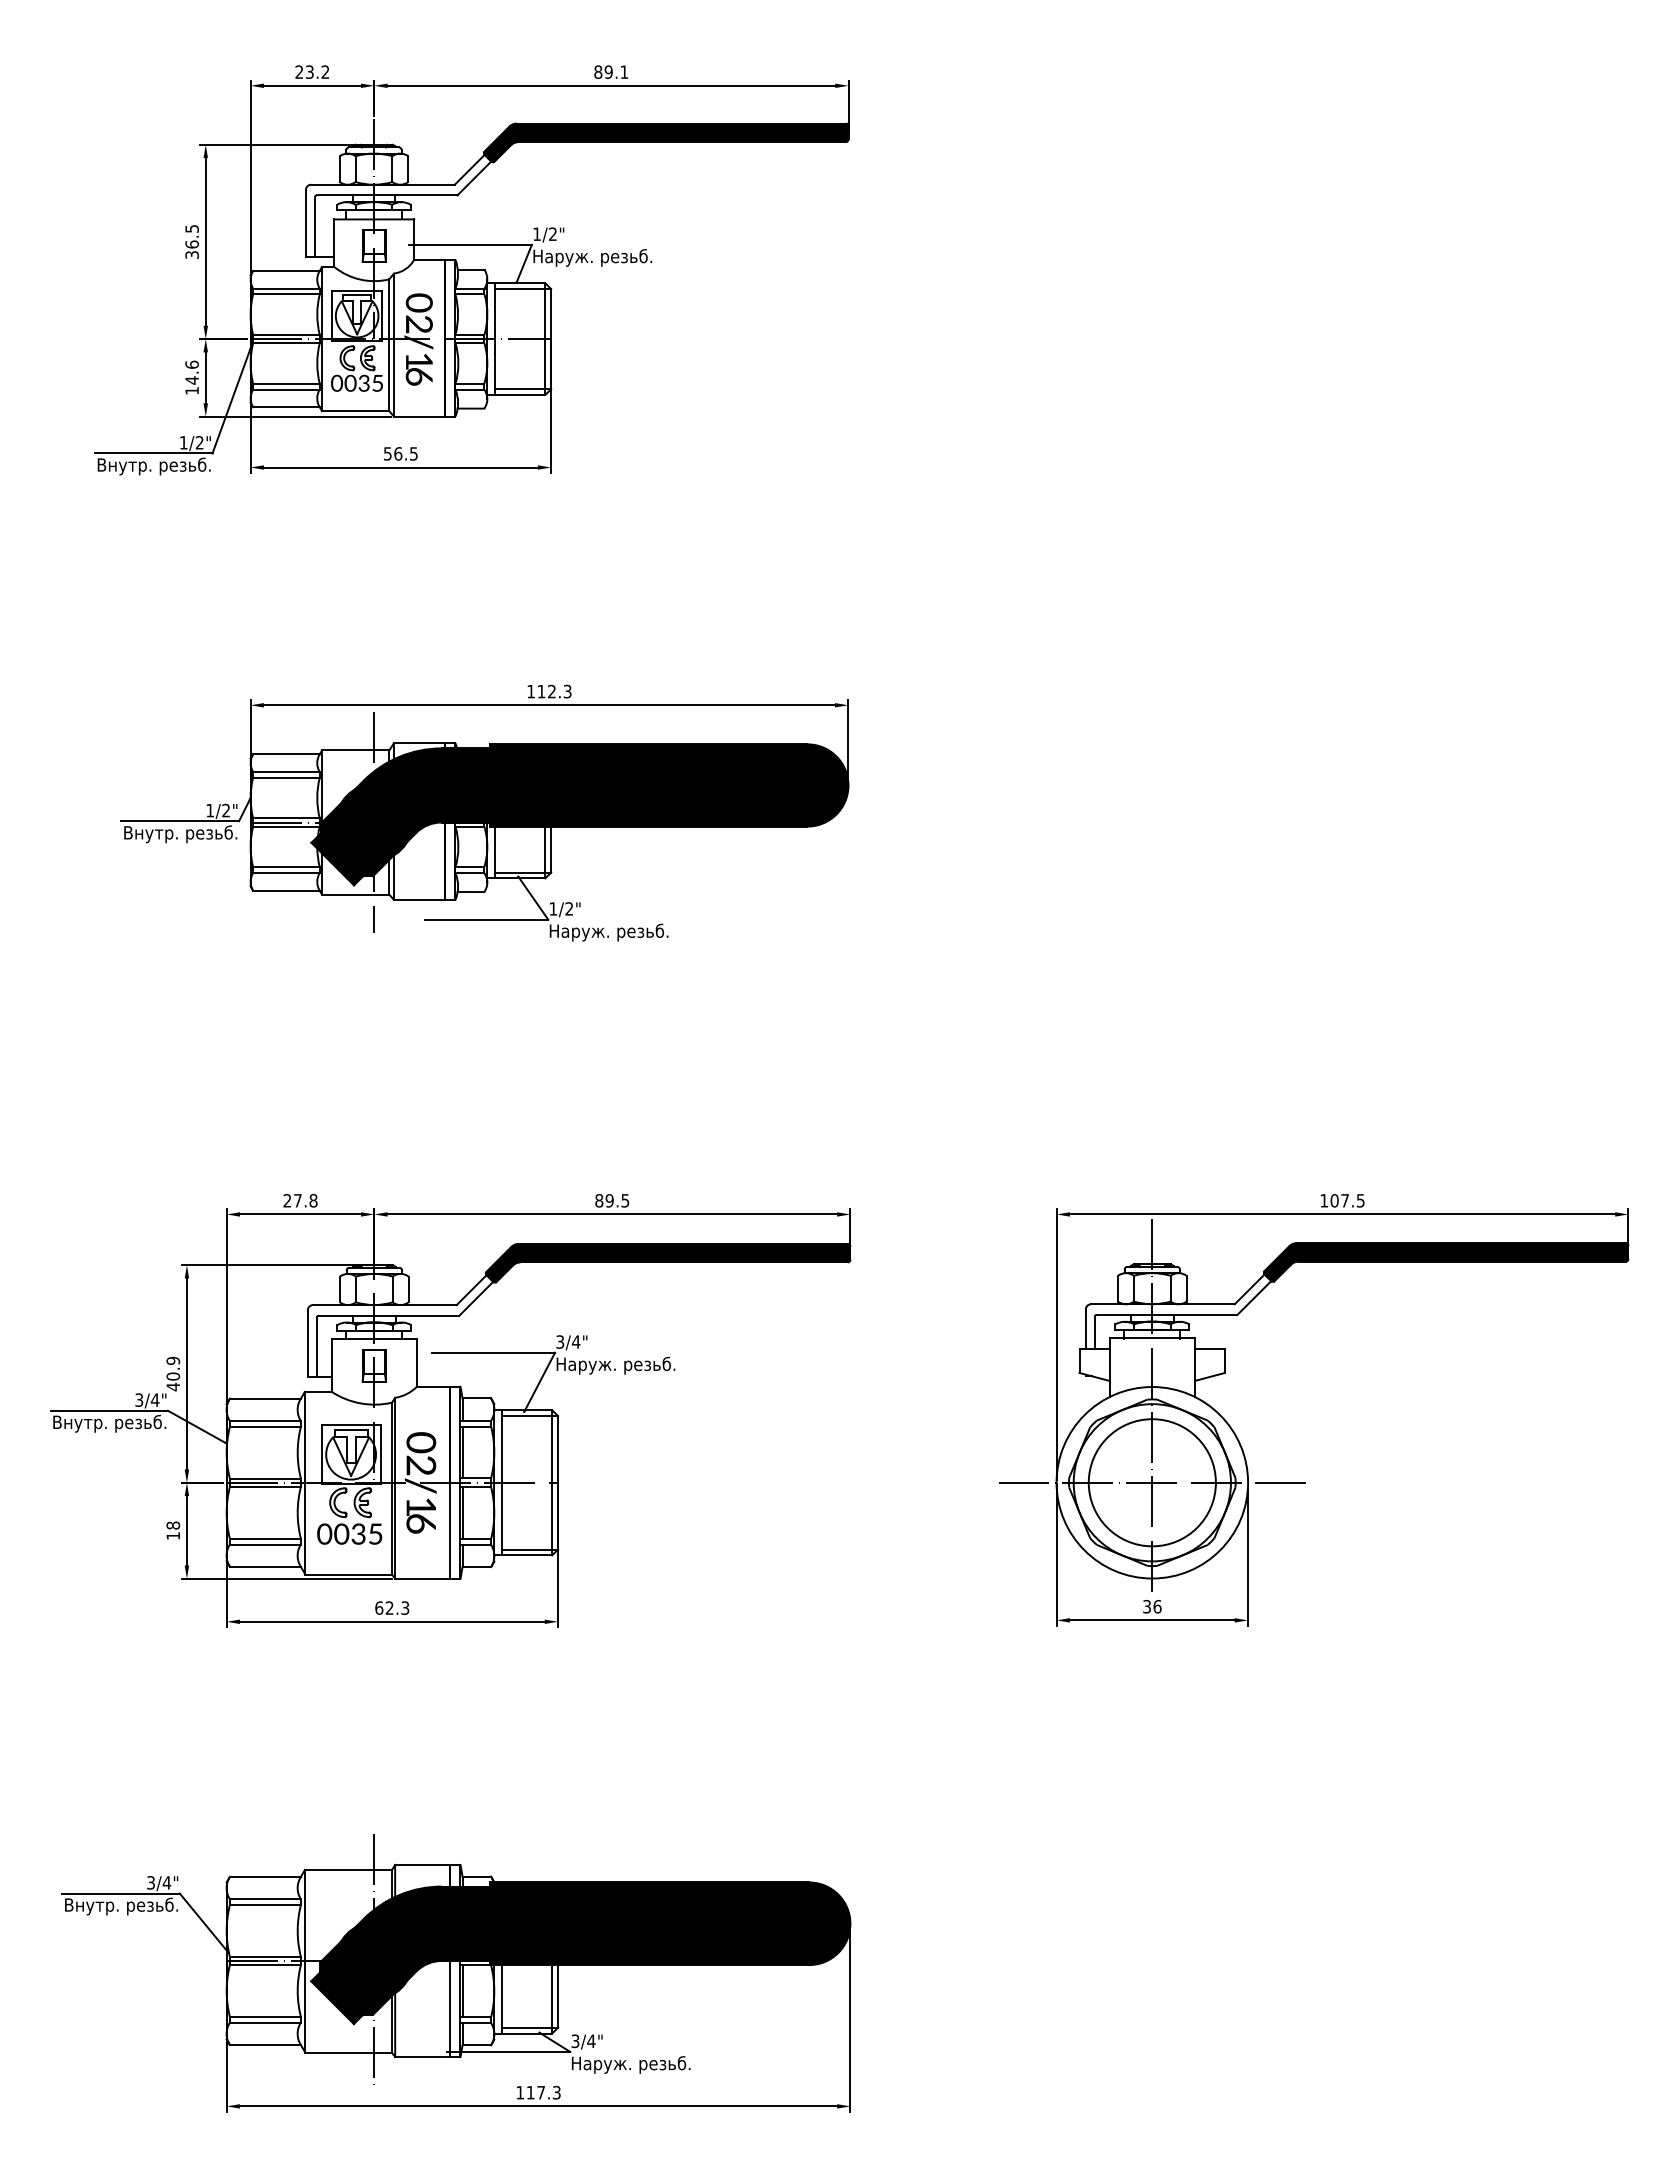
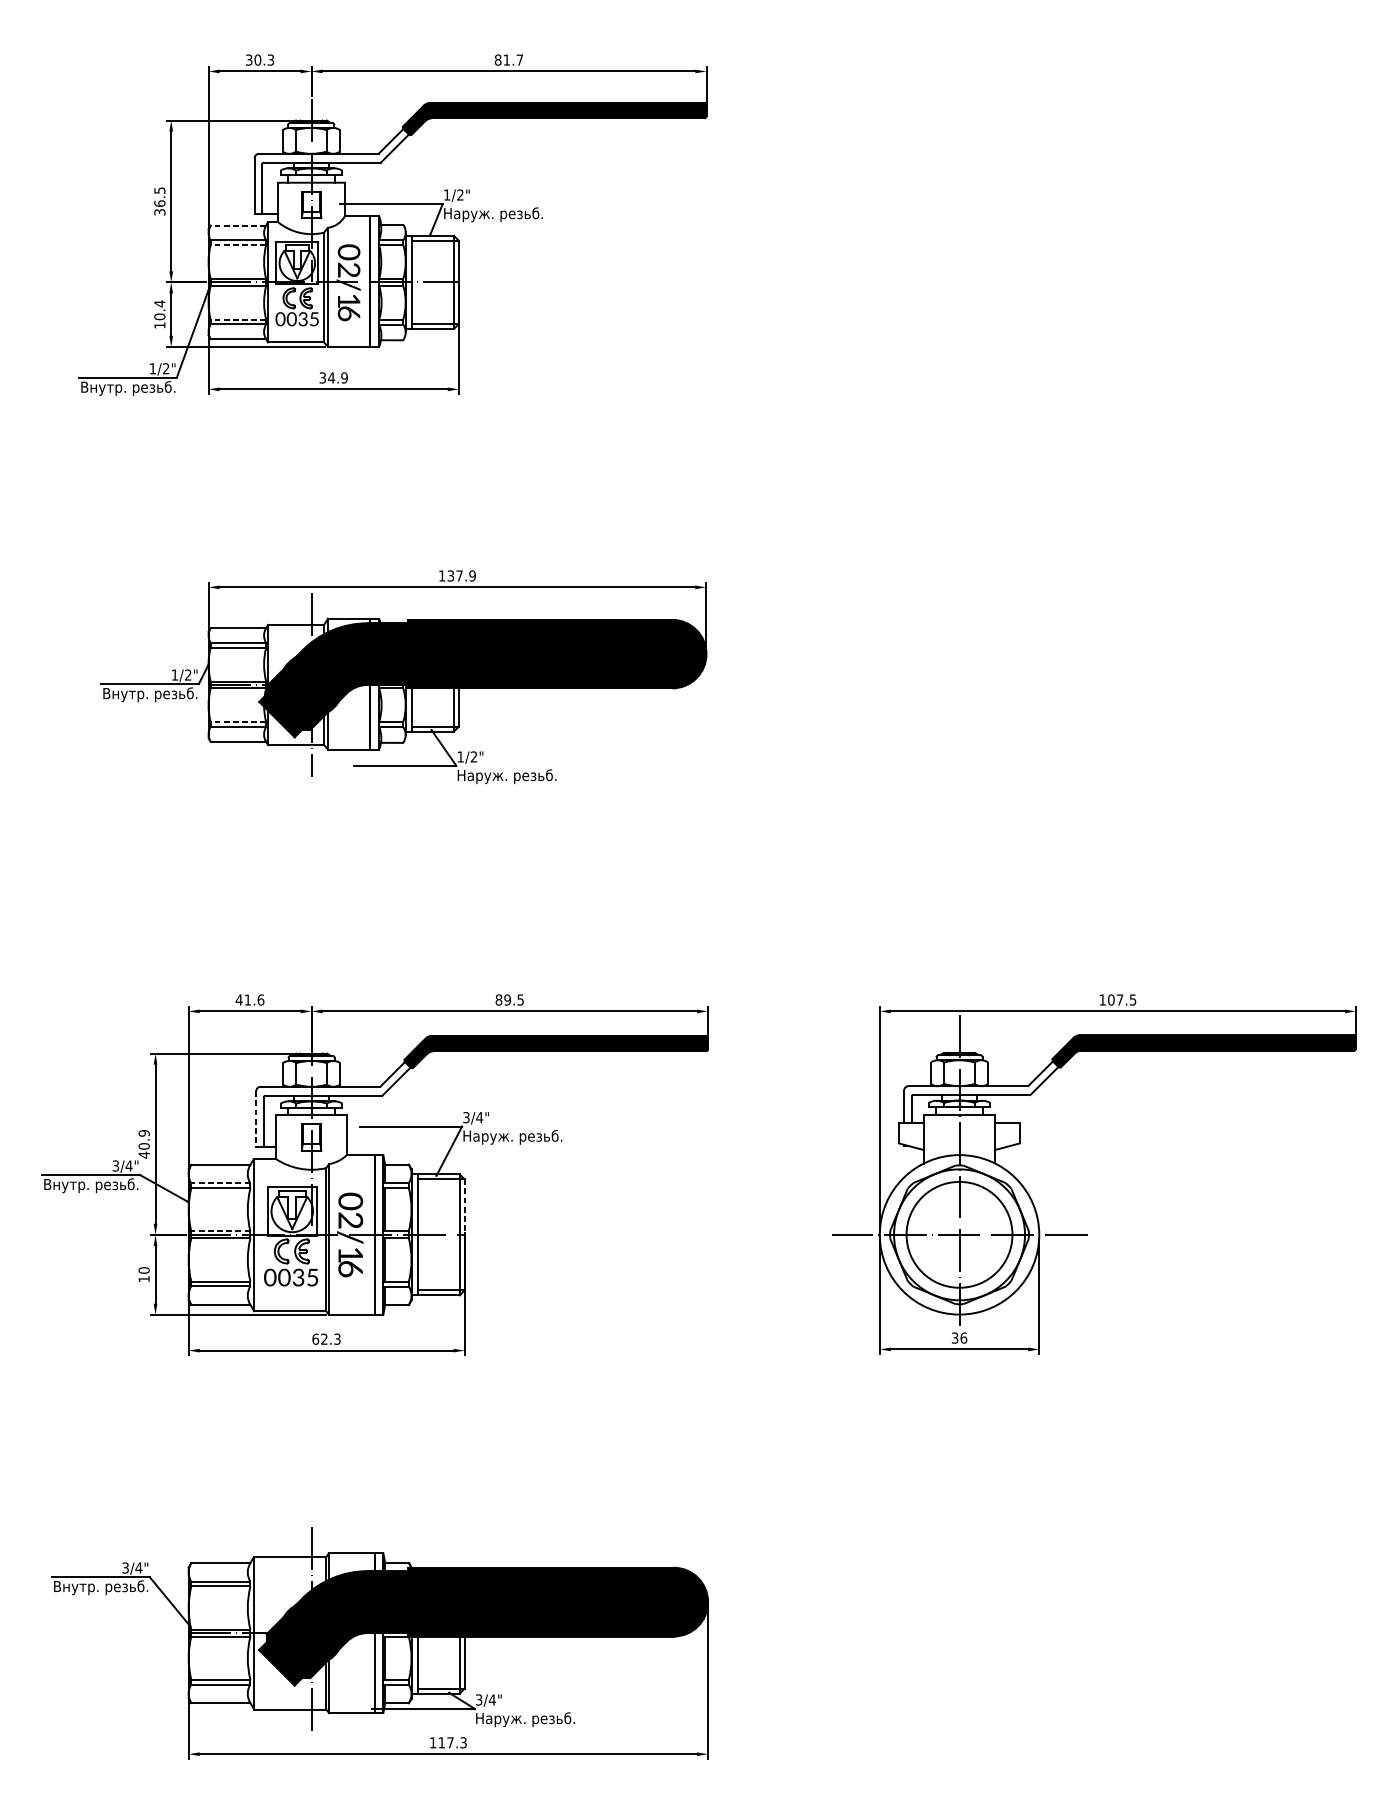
text: (312, 71) -> (260, 59), 23.2 -> 30.3
text: (616, 71) -> (513, 59), 89.1 -> 81.7
line: (285, 270) -> (237, 225), solid -> dashed
line: (285, 294) -> (237, 245), solid -> dashed
text: (191, 372) -> (159, 310), 14.6 -> 10.4
line: (285, 383) -> (237, 319), solid -> dashed
text: (400, 453) -> (333, 377), 56.5 -> 34.9
text: (554, 691) -> (461, 575), 112.3 -> 137.9
line: (285, 867) -> (237, 722), solid -> dashed
text: (300, 1200) -> (250, 999), 27.8 -> 41.6
line: (307, 1344) -> (255, 1119), solid -> dashed
line: (264, 1421) -> (220, 1183), solid -> dashed
line: (558, 1448) -> (464, 1206), solid -> dashed
line: (264, 1478) -> (220, 1231), solid -> dashed
text: (172, 1525) -> (143, 1270), 18 -> 10

